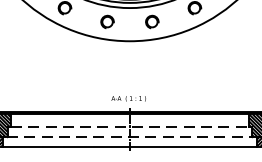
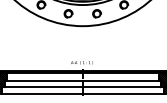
line: (129, 128) -> (82, 81), dashed -> solid
line: (131, 137) -> (83, 87), dashed -> solid

